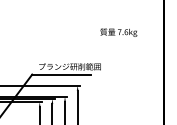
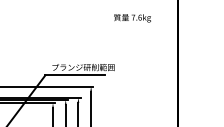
text: (118, 33) -> (132, 18), moved

